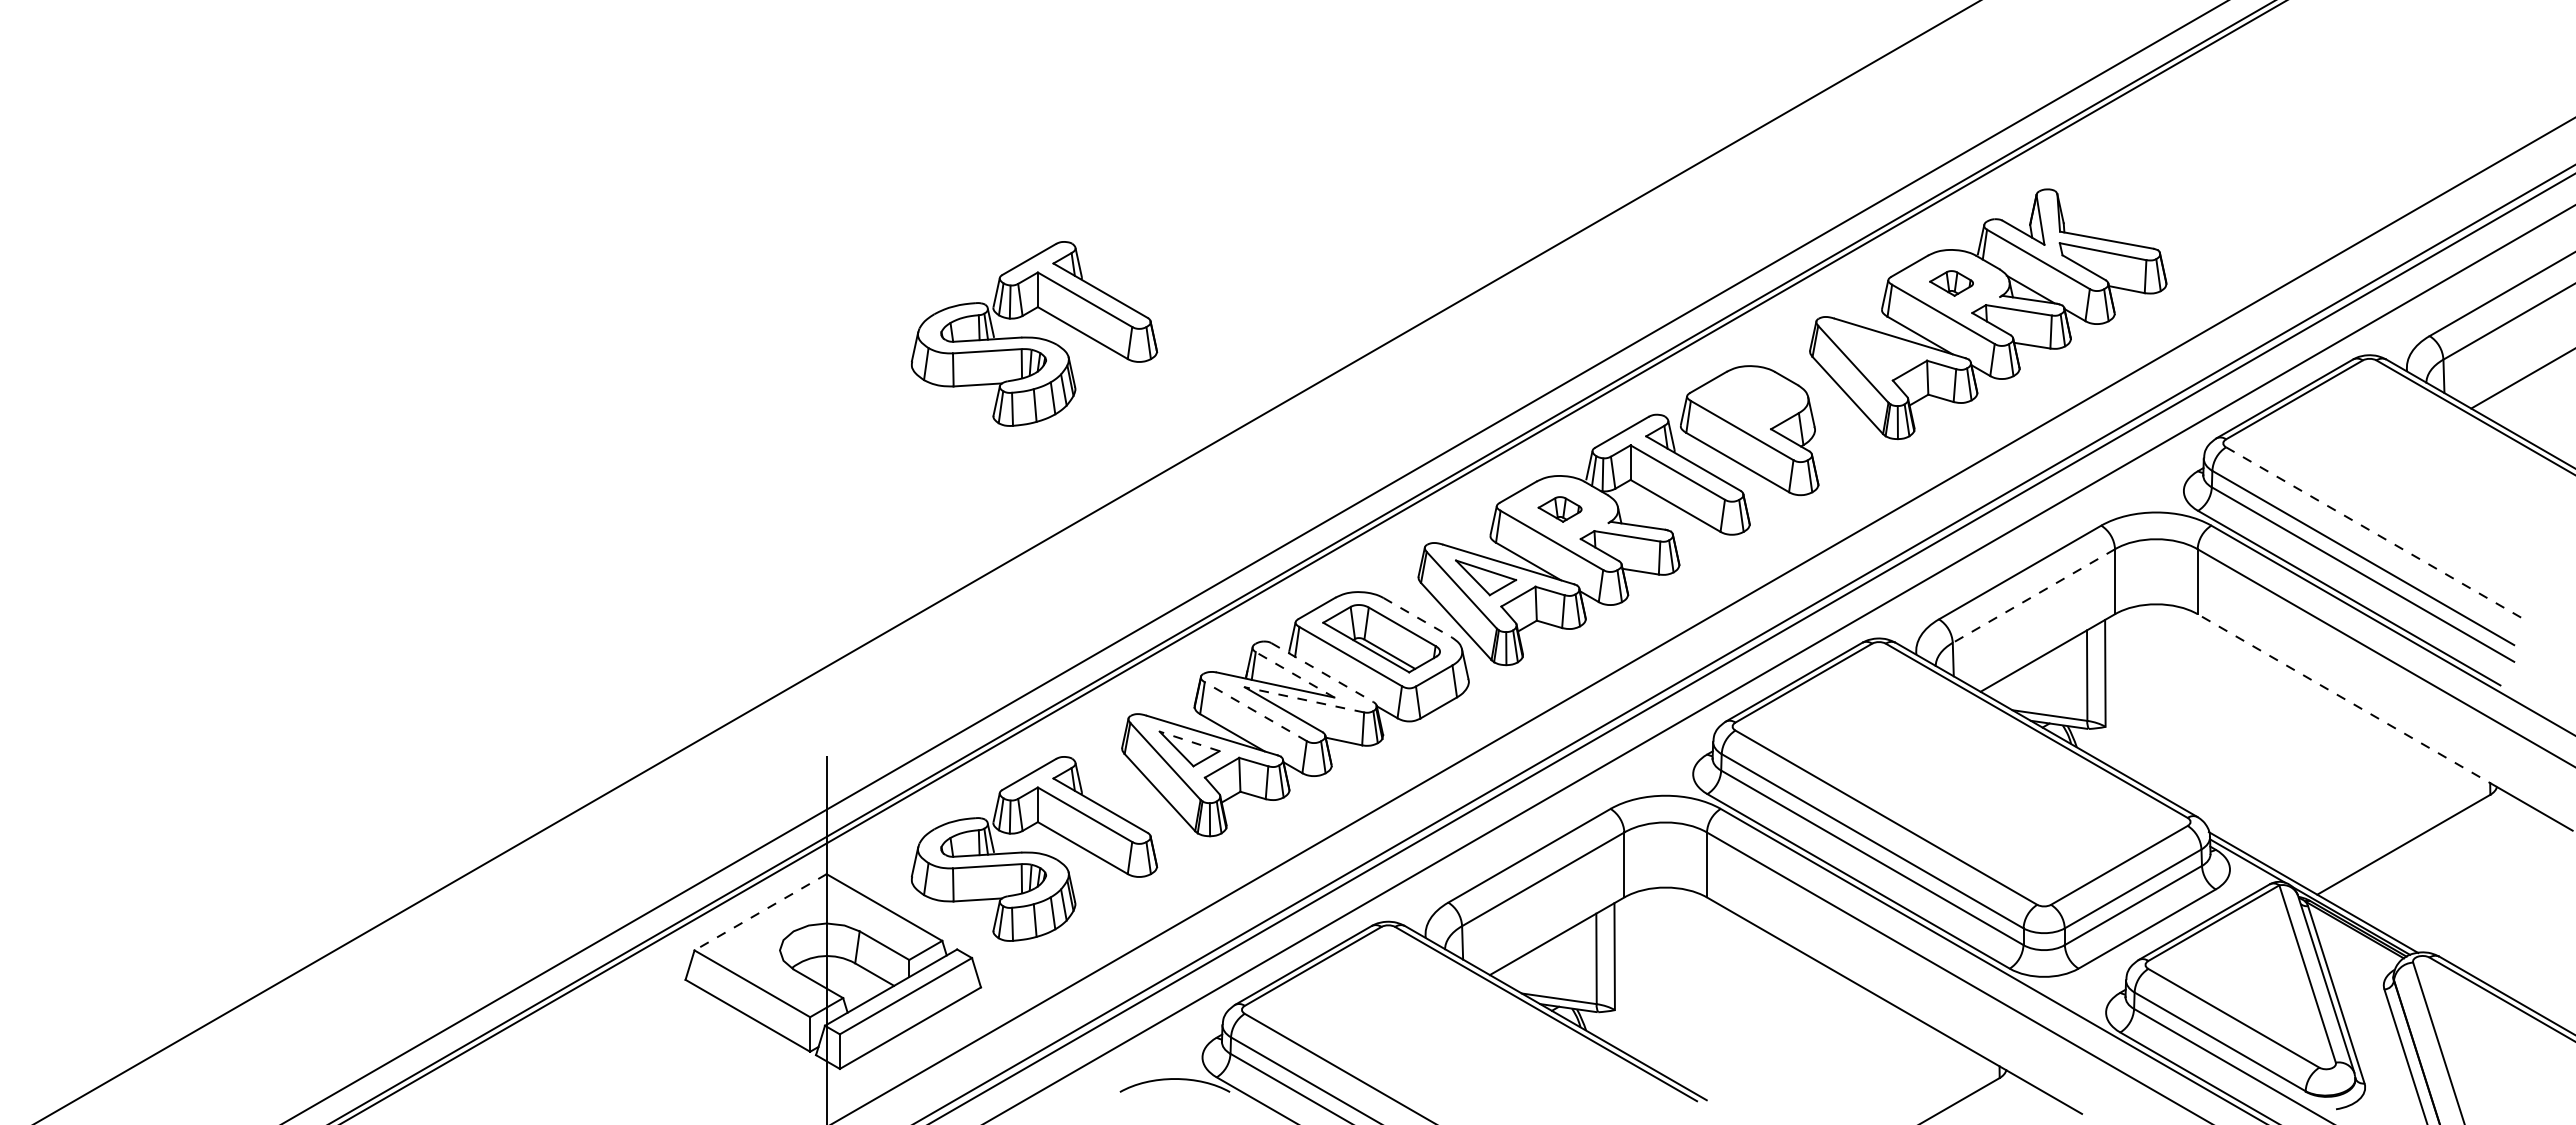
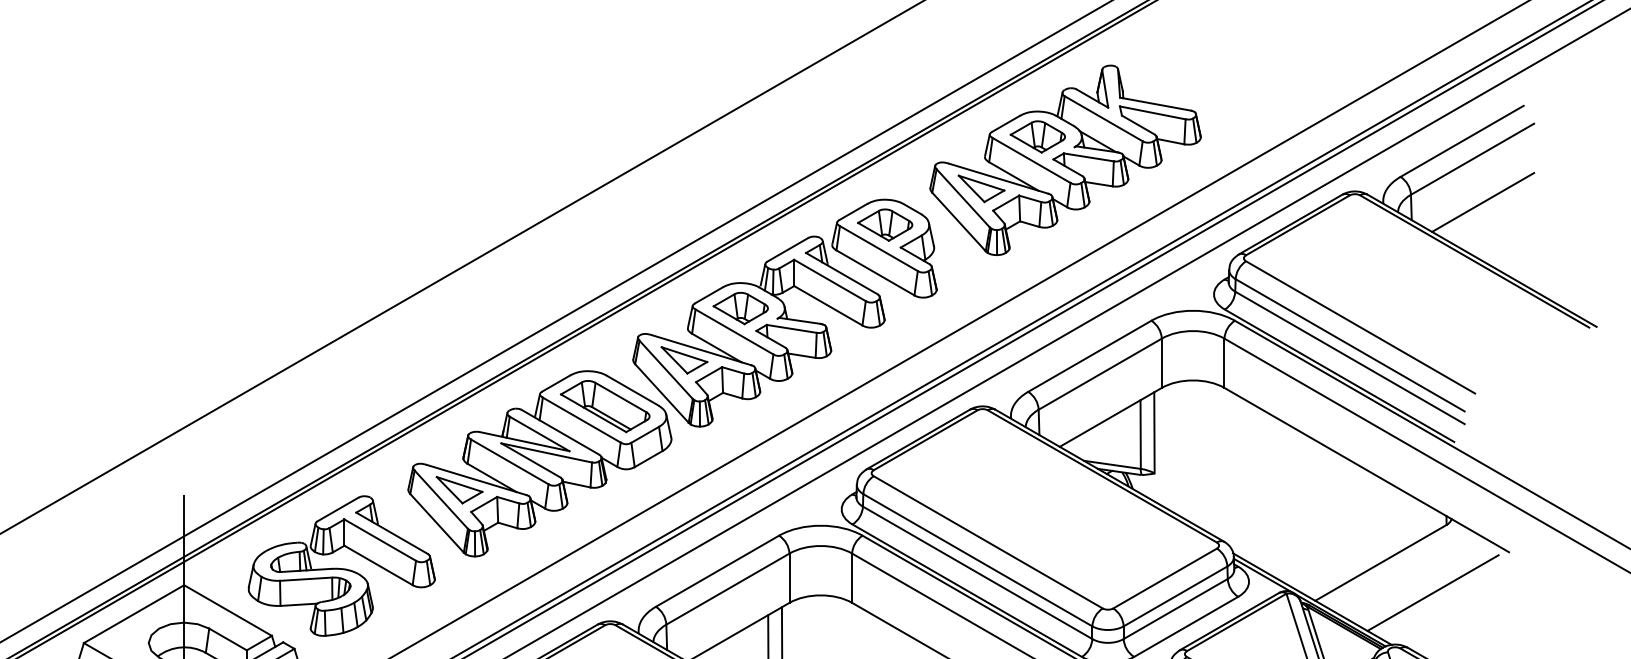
part: (1951, 283) -> (1037, 137), size x1.67
part: (1034, 333) -> (341, 174), removed
part: (1877, 351) -> (981, 188), added
part: (1750, 399) -> (885, 225), added
part: (1559, 509) -> (740, 308), size x1.67
line: (2377, 534) -> (1360, 327), dashed -> solid
line: (2033, 596) -> (1099, 374), dashed -> solid
line: (1417, 617) -> (632, 390), dashed -> solid
line: (1322, 672) -> (560, 432), dashed -> solid
line: (1294, 674) -> (539, 433), dashed -> solid
line: (1303, 699) -> (546, 452), dashed -> solid
line: (2347, 700) -> (1338, 453), dashed -> solid
line: (1255, 711) -> (509, 461), dashed -> solid
line: (1189, 741) -> (459, 484), dashed -> solid
line: (2472, 884) -> (1433, 593), added
line: (760, 912) -> (133, 614), dashed -> solid

